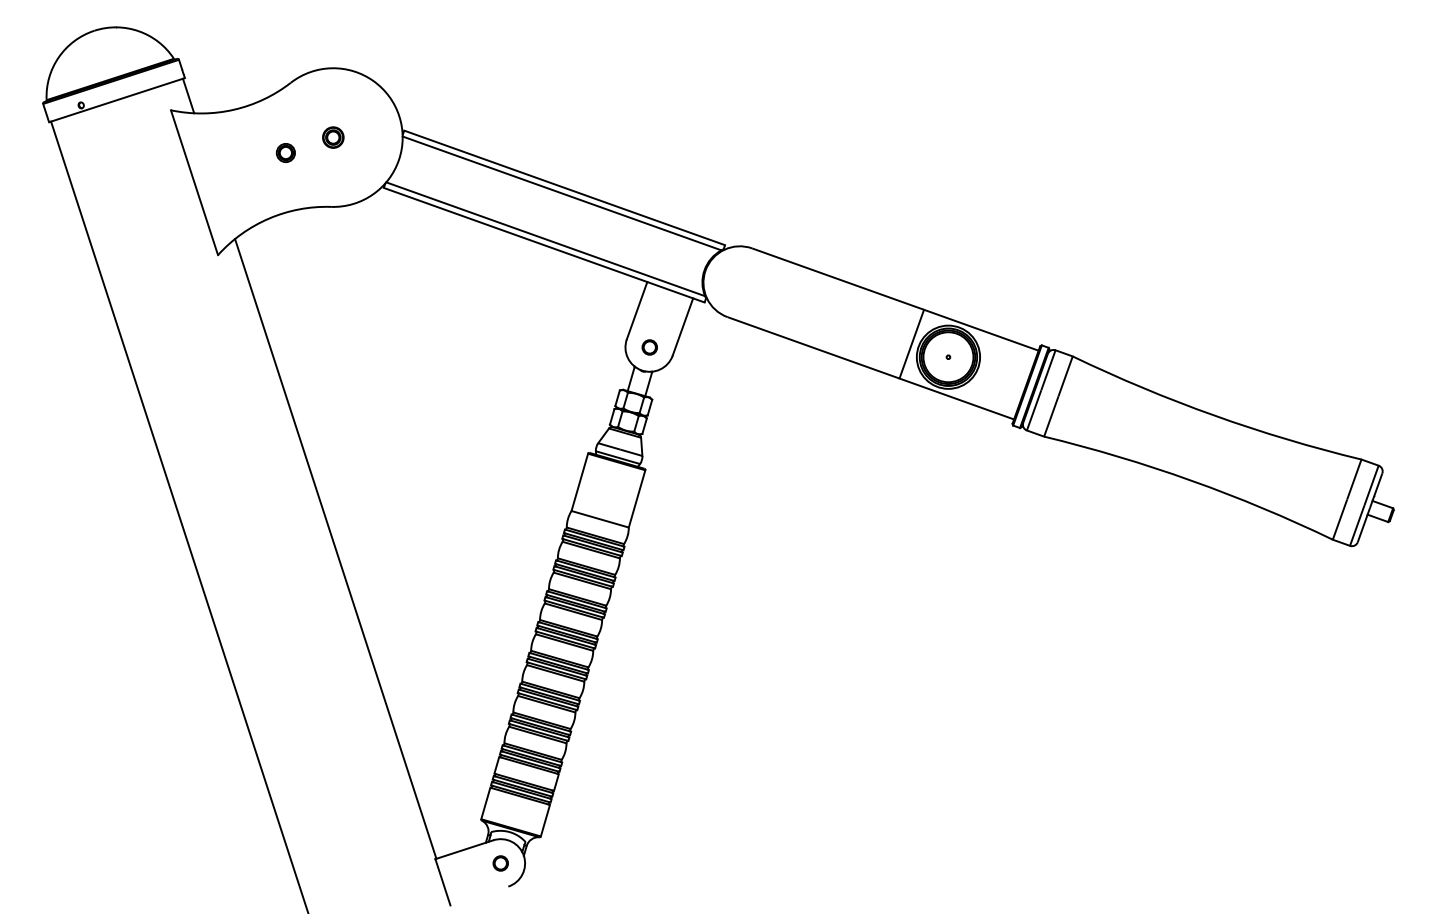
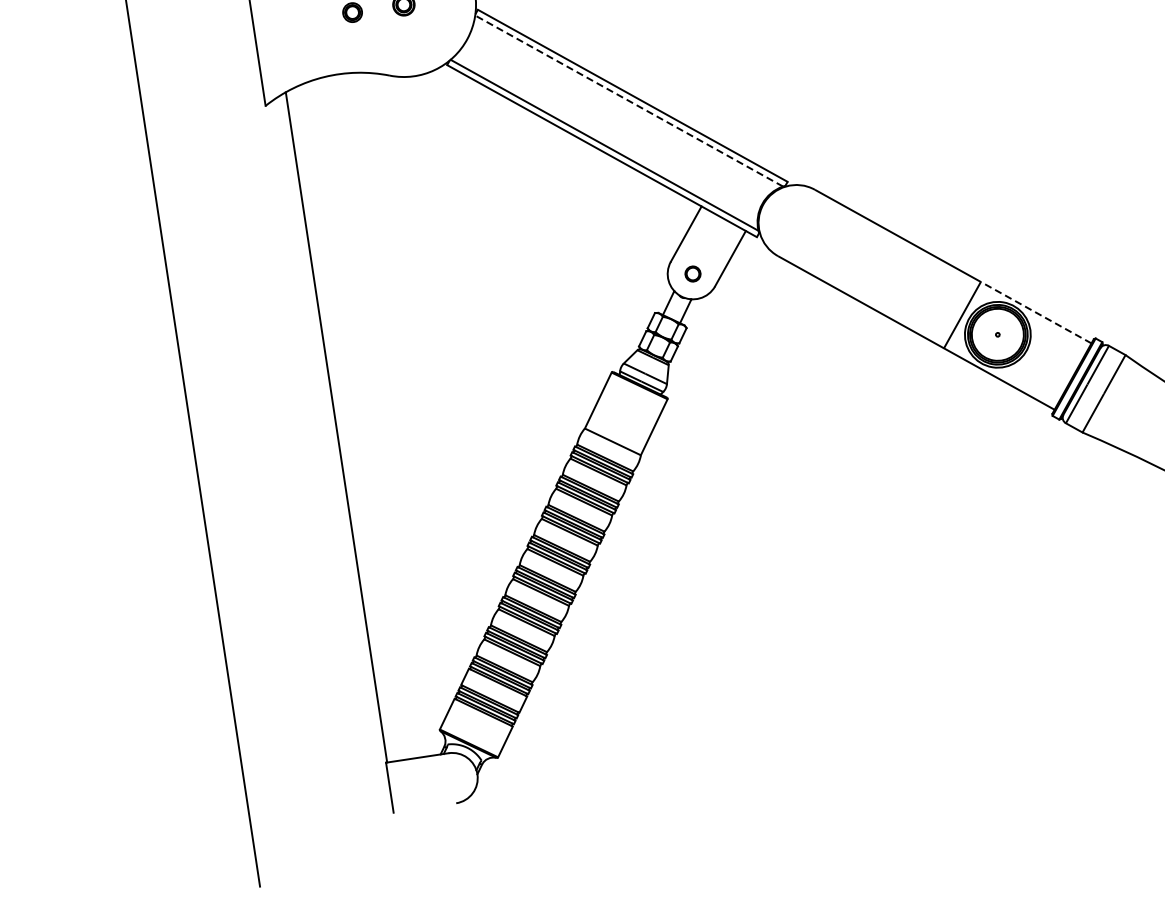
line: (561, 193) -> (628, 101), solid -> dashed
line: (981, 330) -> (1036, 312), solid -> dashed
circle: (500, 863) -> (452, 778), removed

